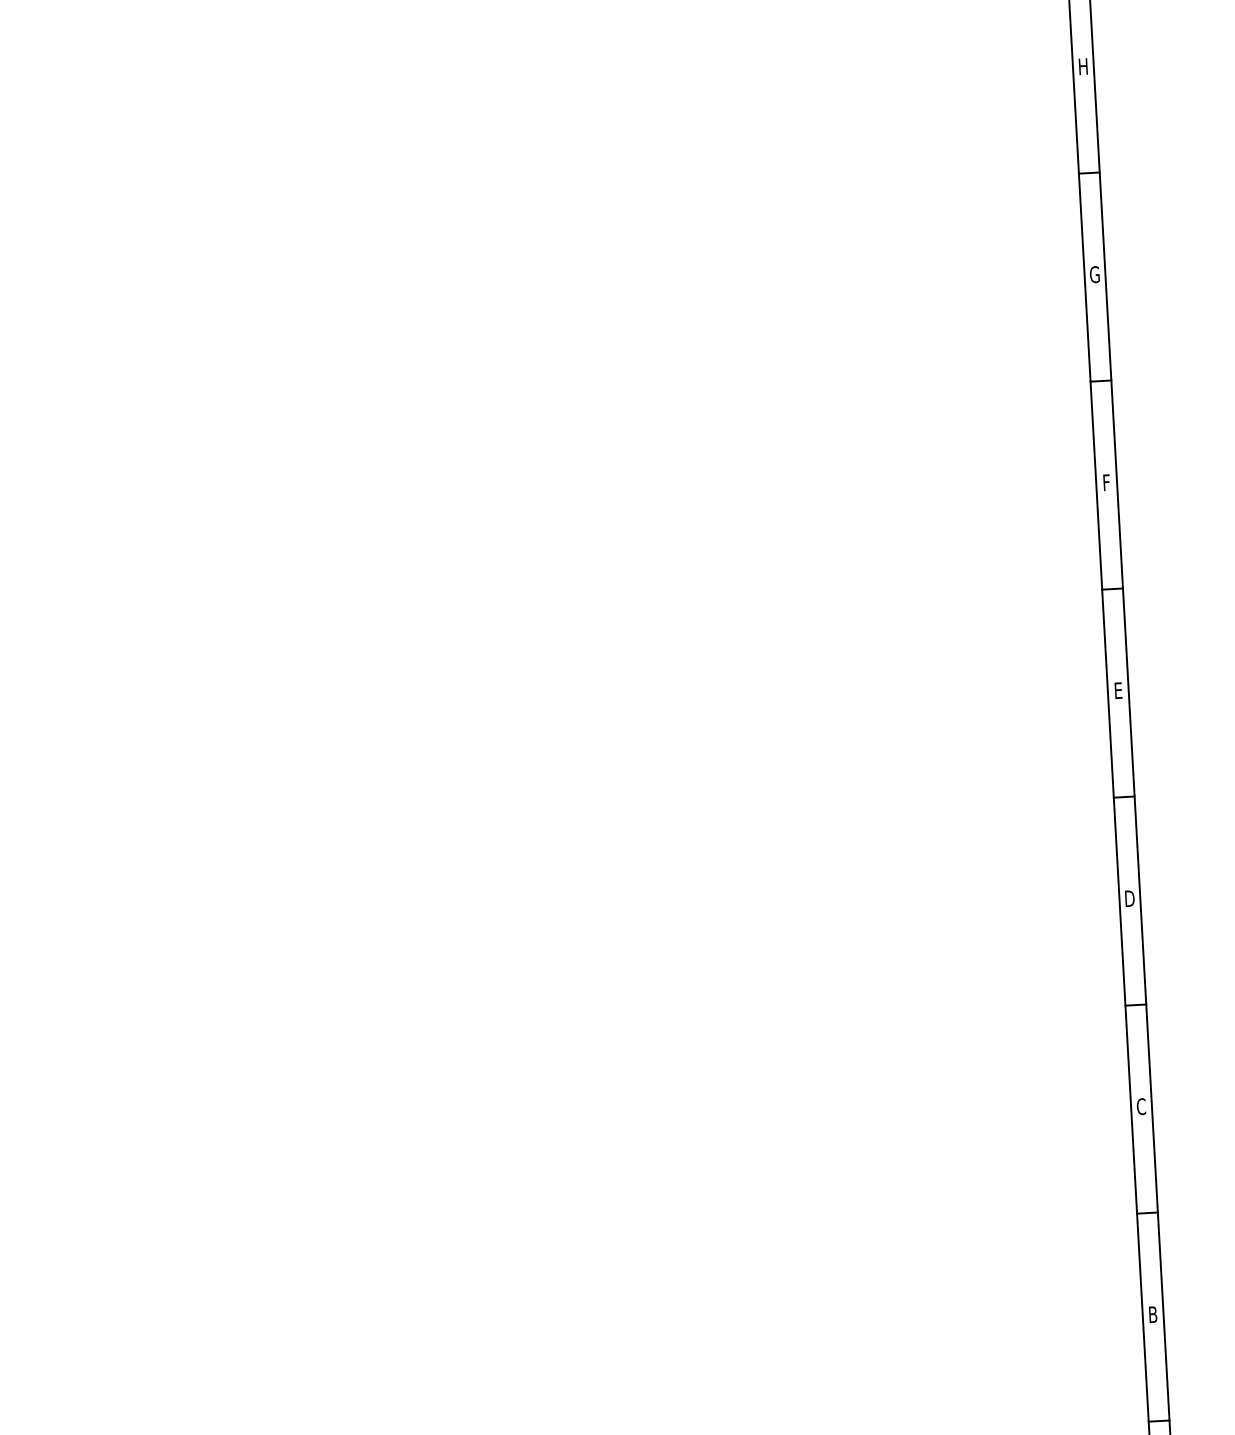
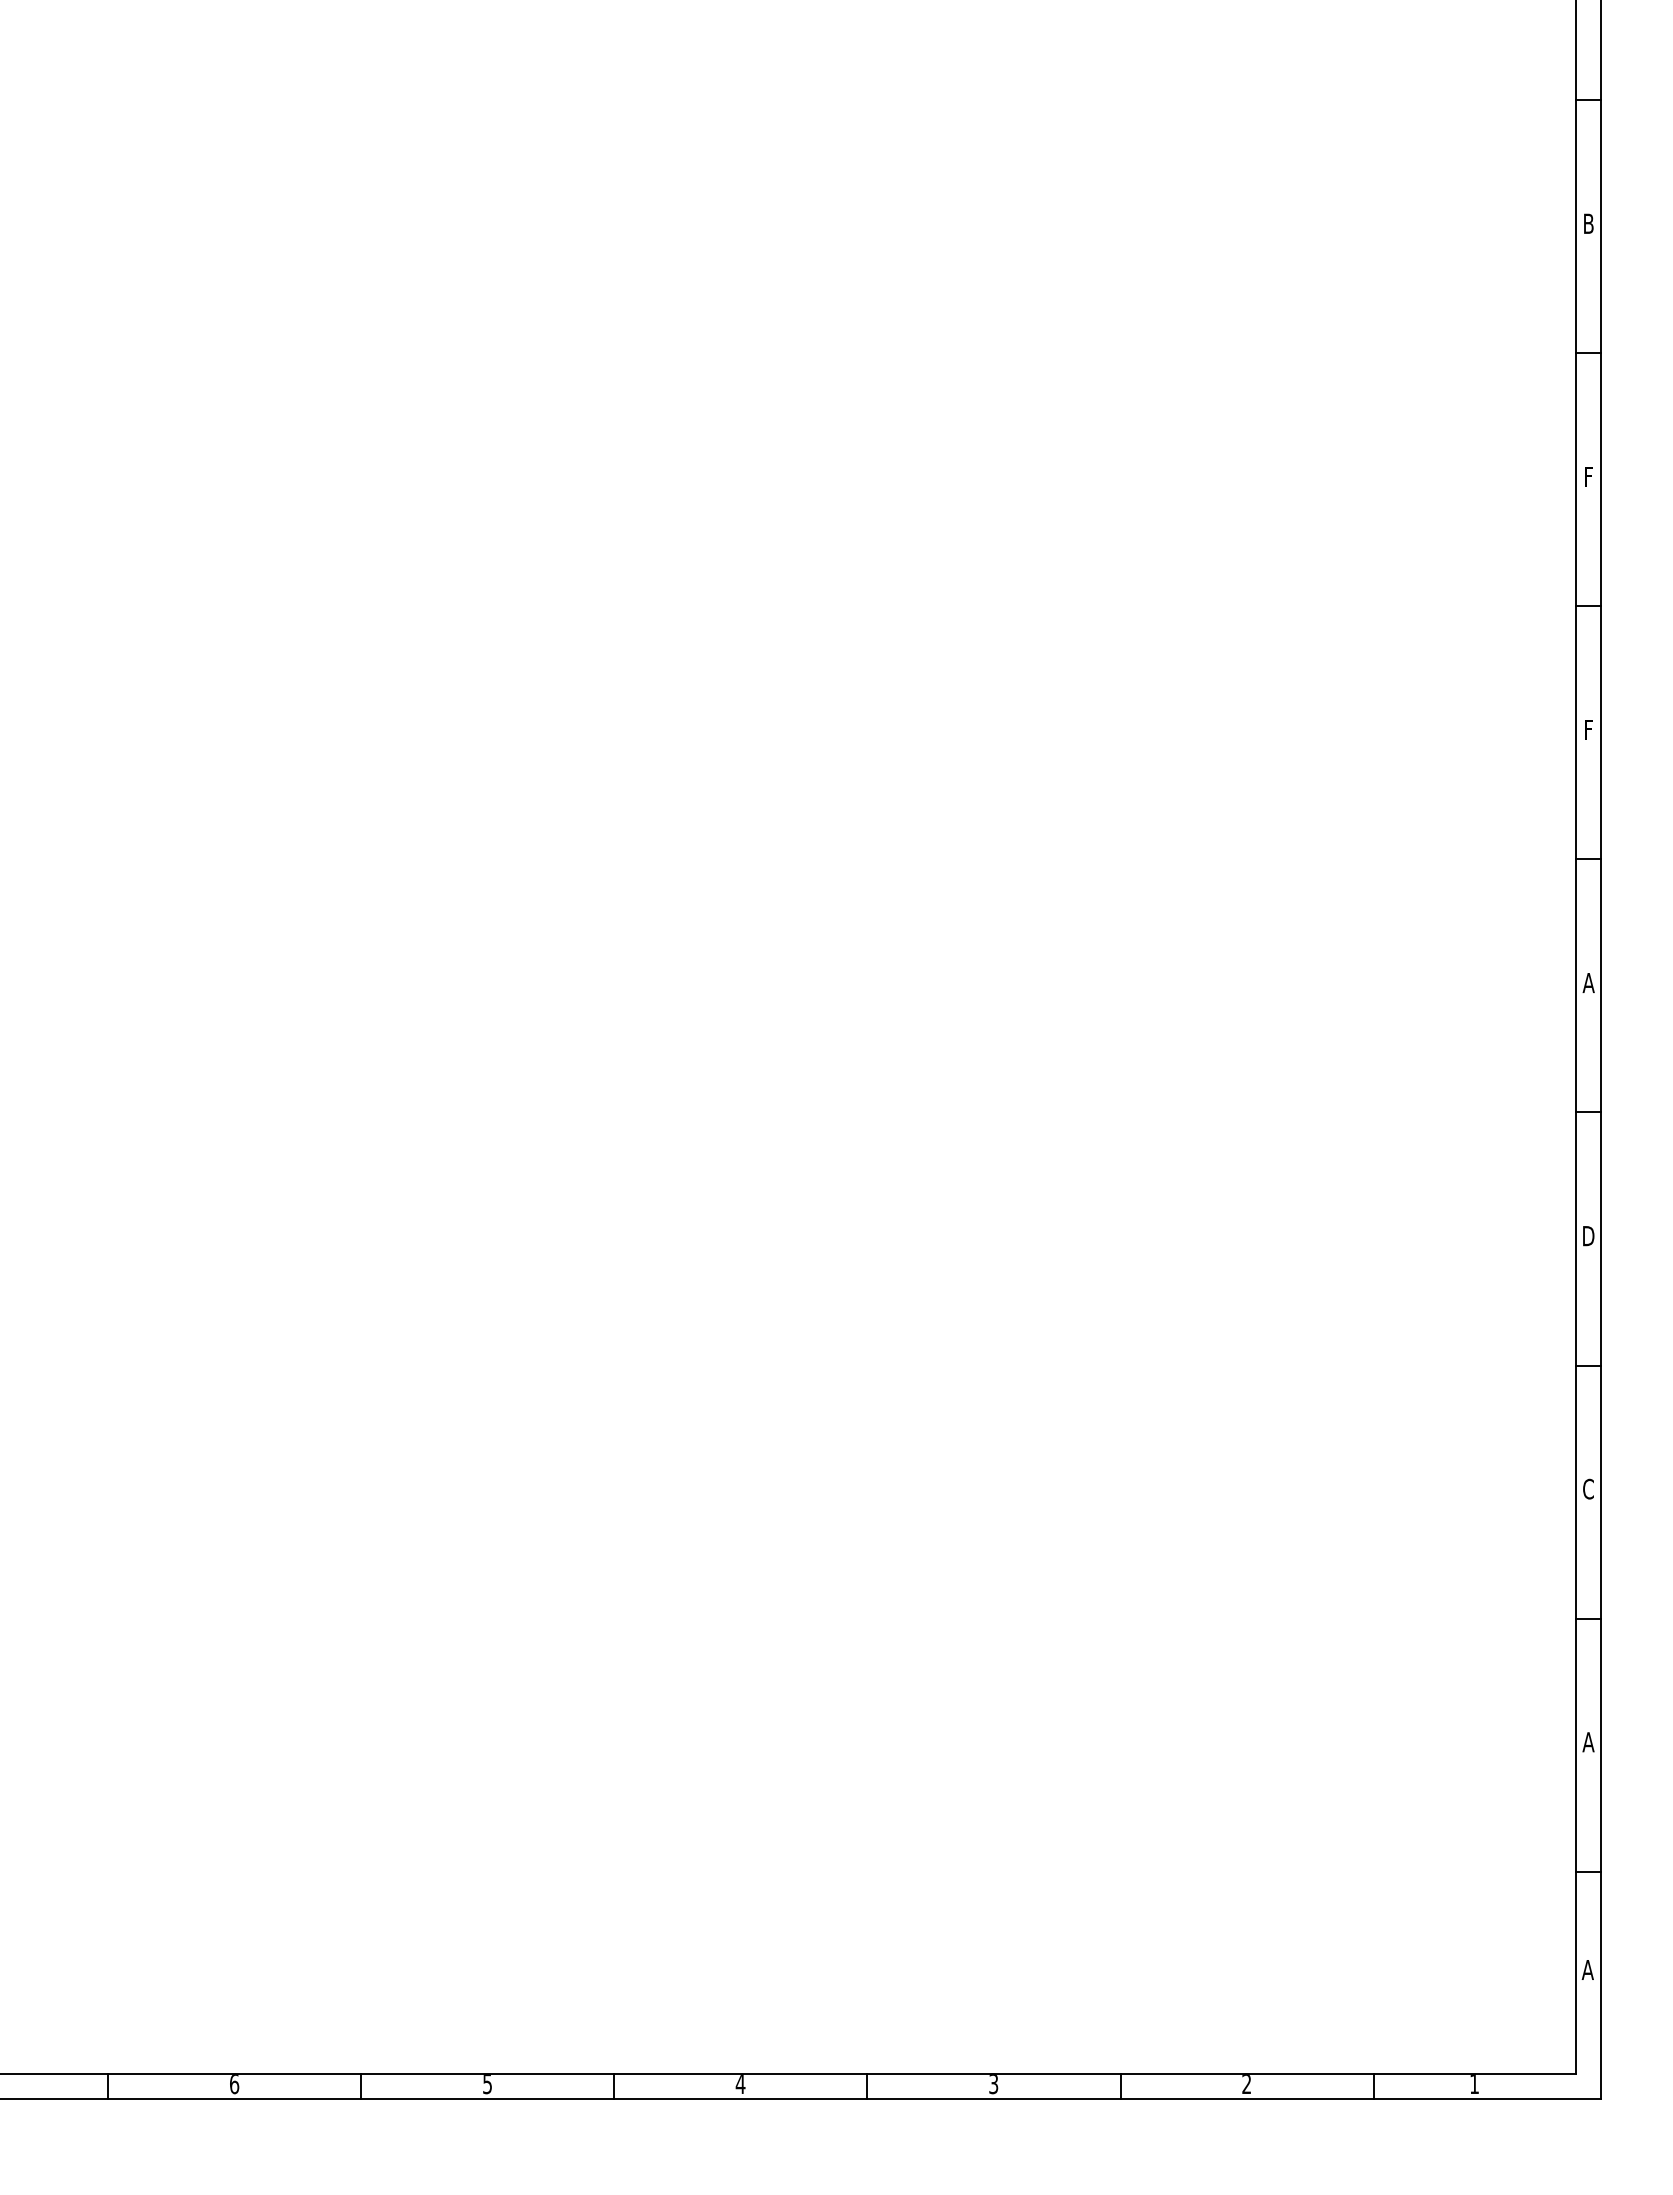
text: (1083, 66) -> (1588, 223), H -> B
text: (1094, 274) -> (1588, 476), G -> F
text: (1118, 691) -> (1588, 983), E -> A
text: (1153, 1314) -> (1588, 1742), B -> A

